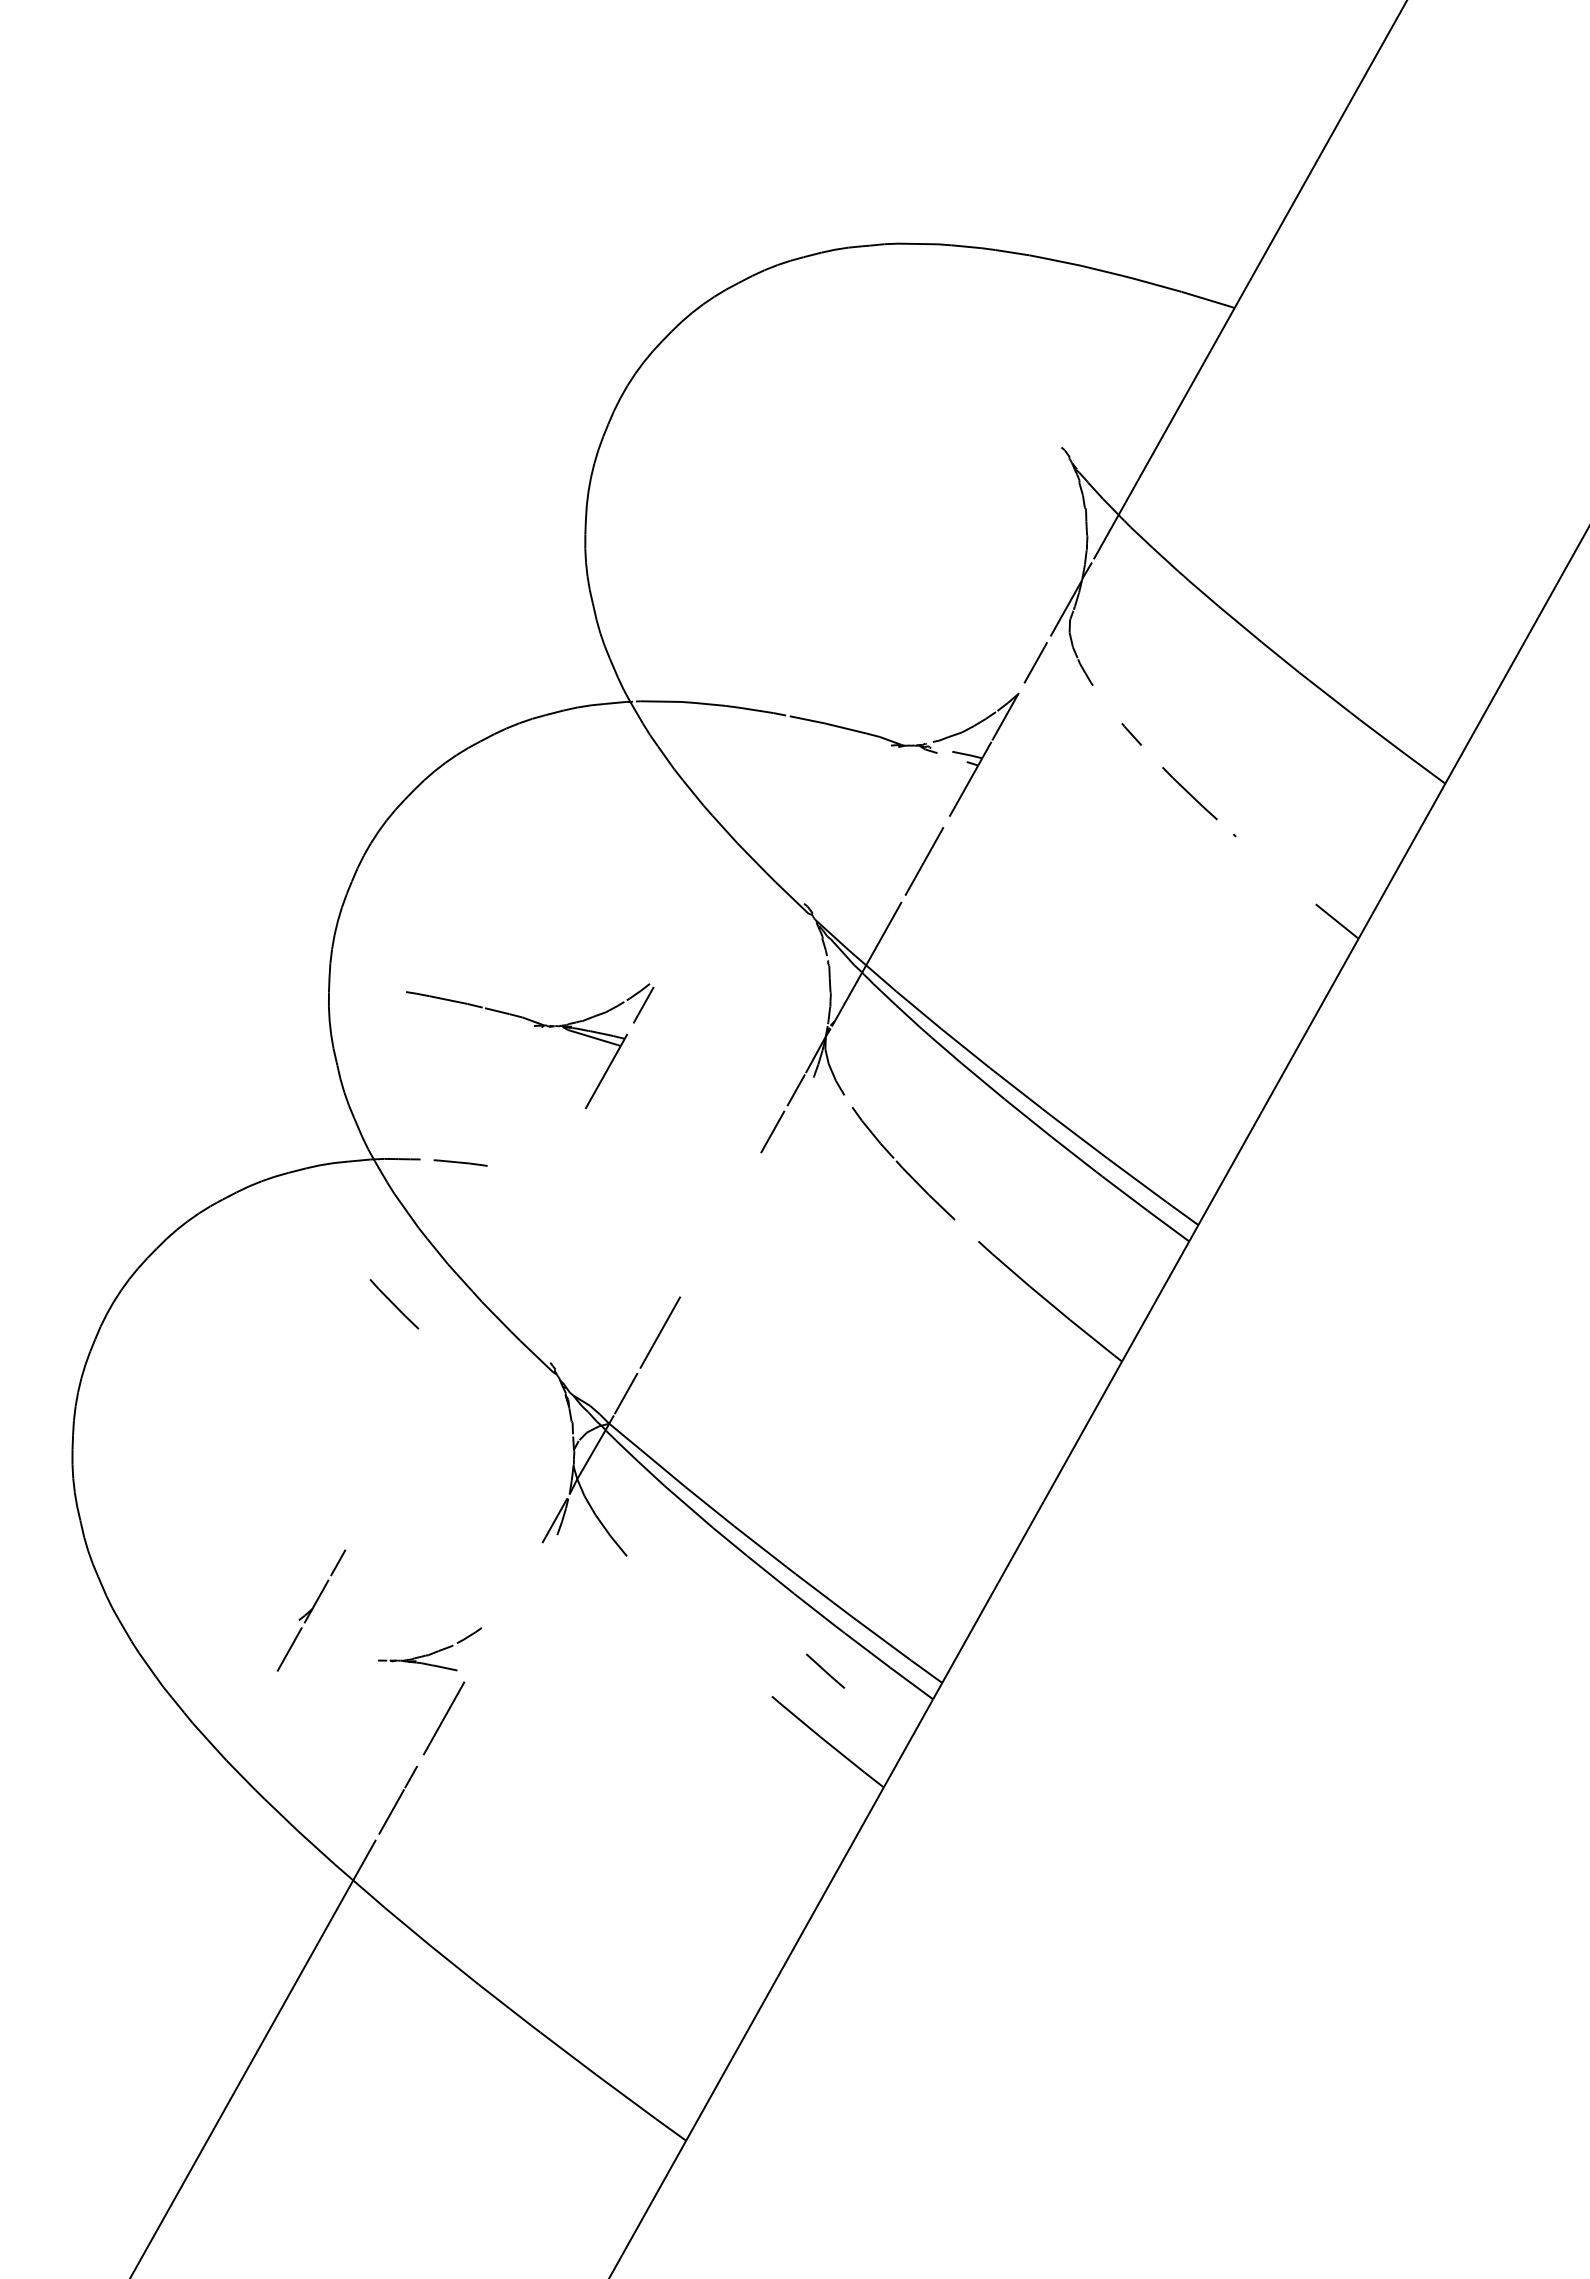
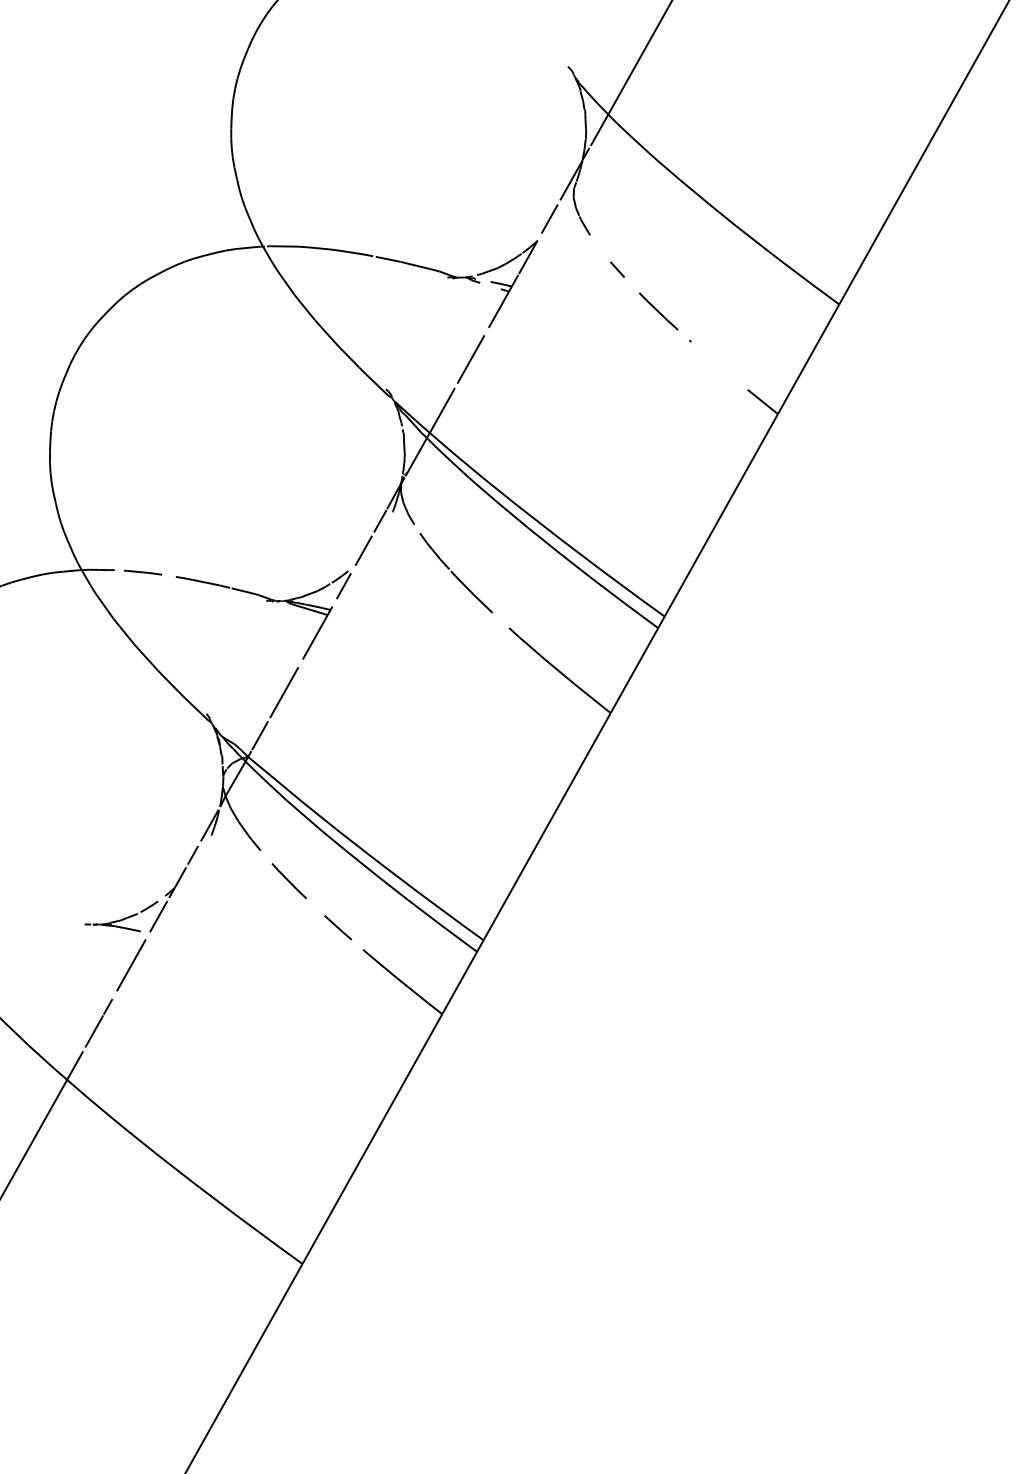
part: (534, 1026) -> (266, 601), moved
line: (394, 1304) -> (289, 881), moved
part: (311, 1610) -> (174, 889), moved
line: (825, 1670) -> (338, 927), moved

